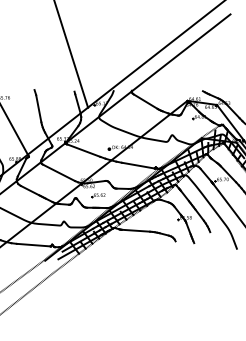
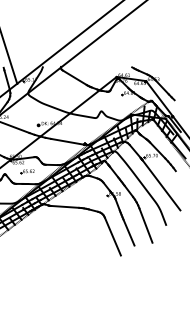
line: (216, 249) -> (145, 225), added
line: (199, 256) -> (128, 232), added
line: (183, 260) -> (112, 236), added

